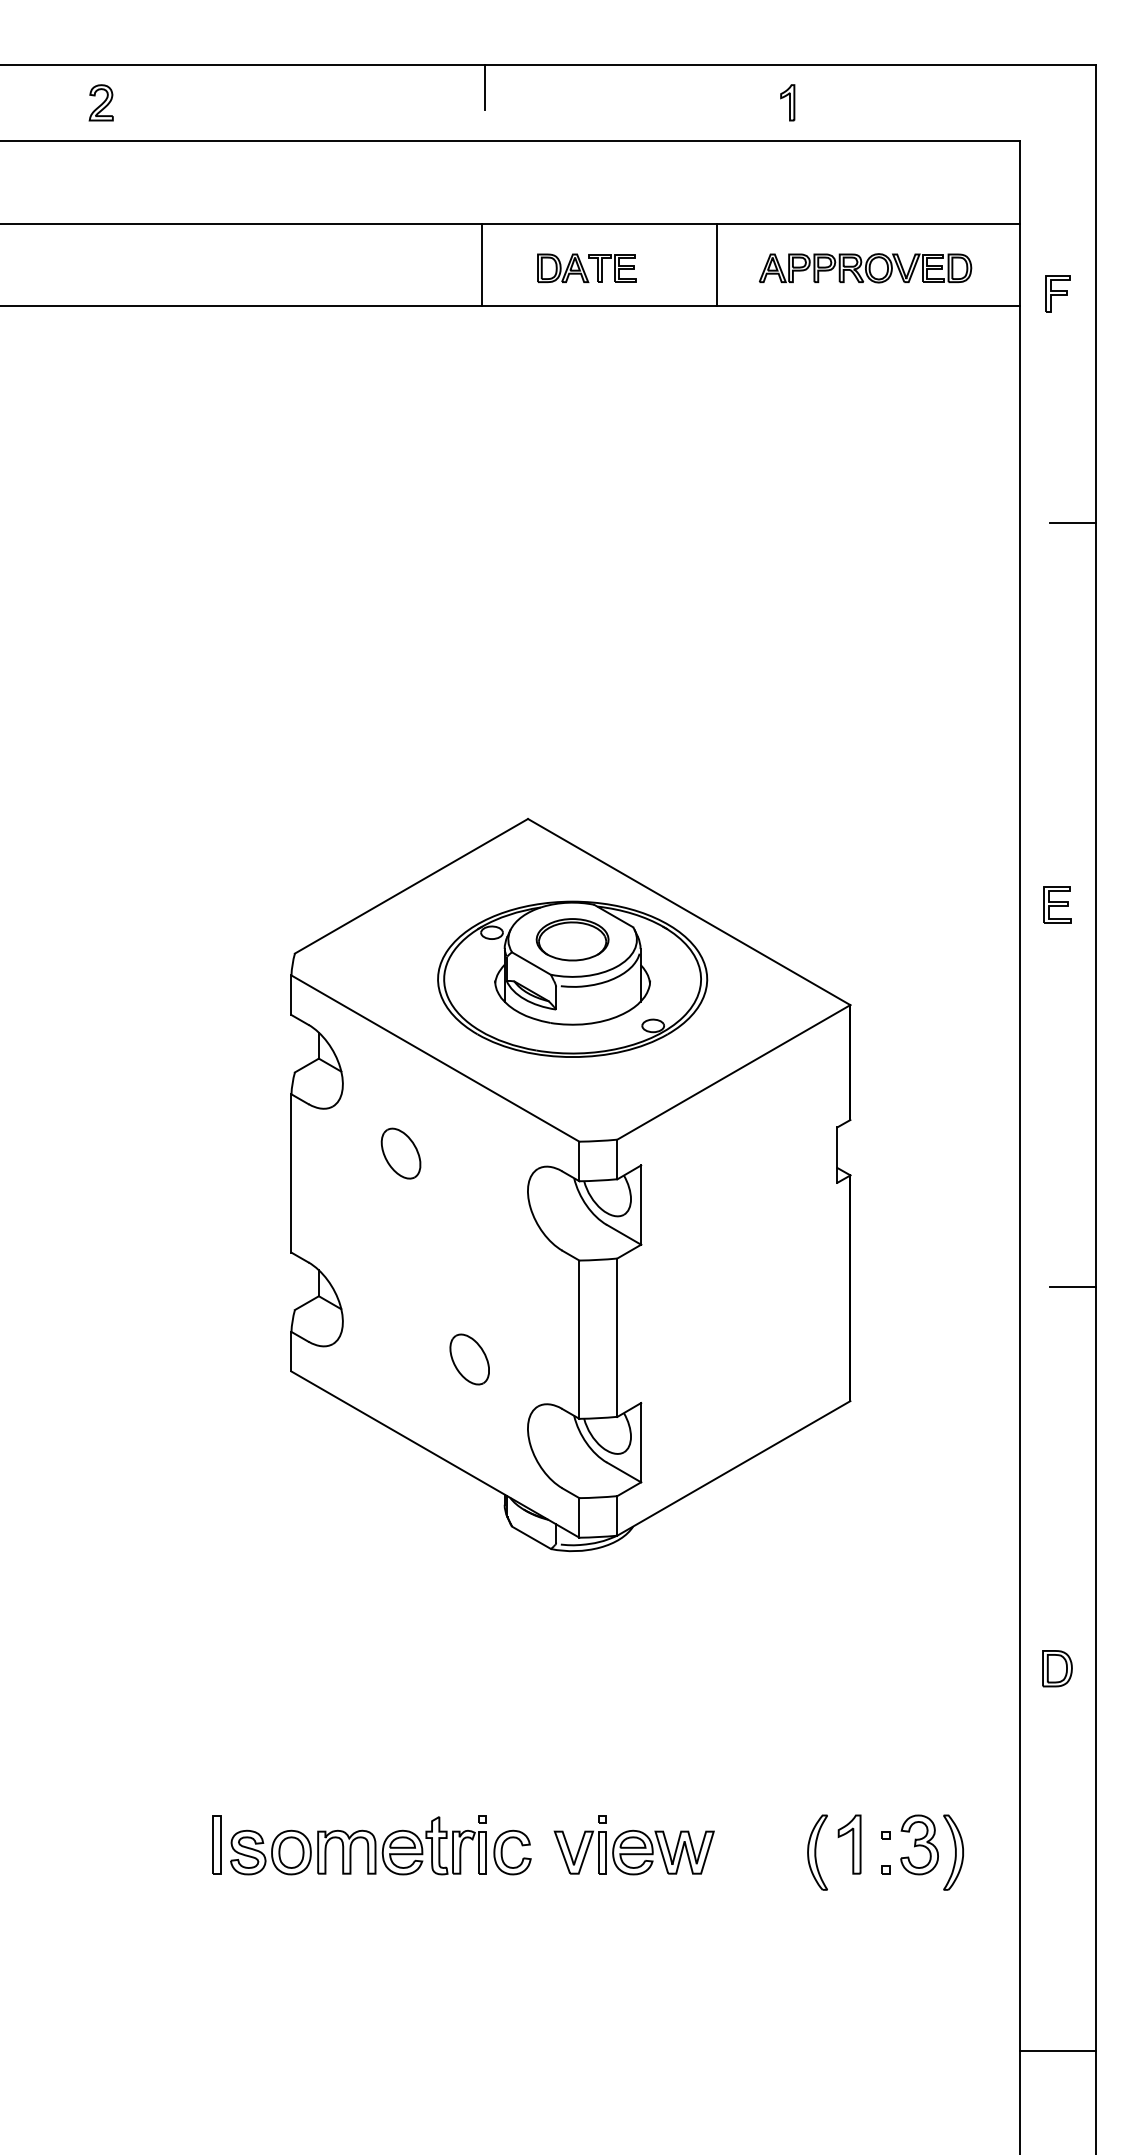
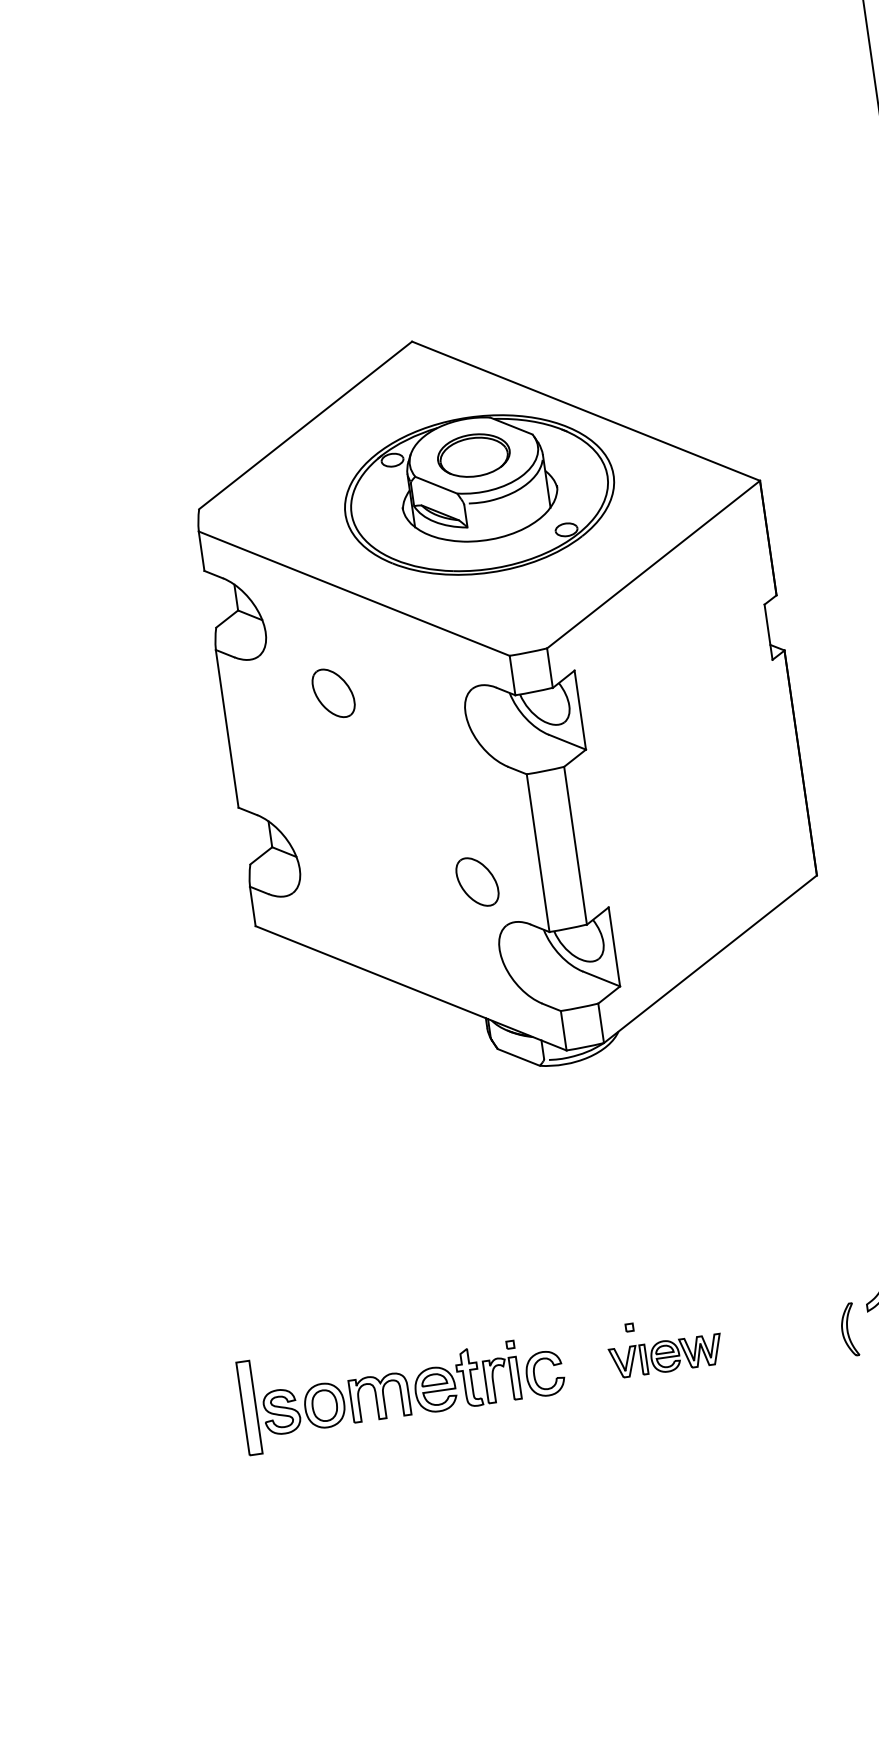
part: (469, 1359) -> (477, 882), moved
part: (216, 1844) -> (248, 1408), size x1.6
part: (633, 1852) -> (665, 1356), size x0.7
part: (817, 1852) -> (848, 1329), size x0.7

